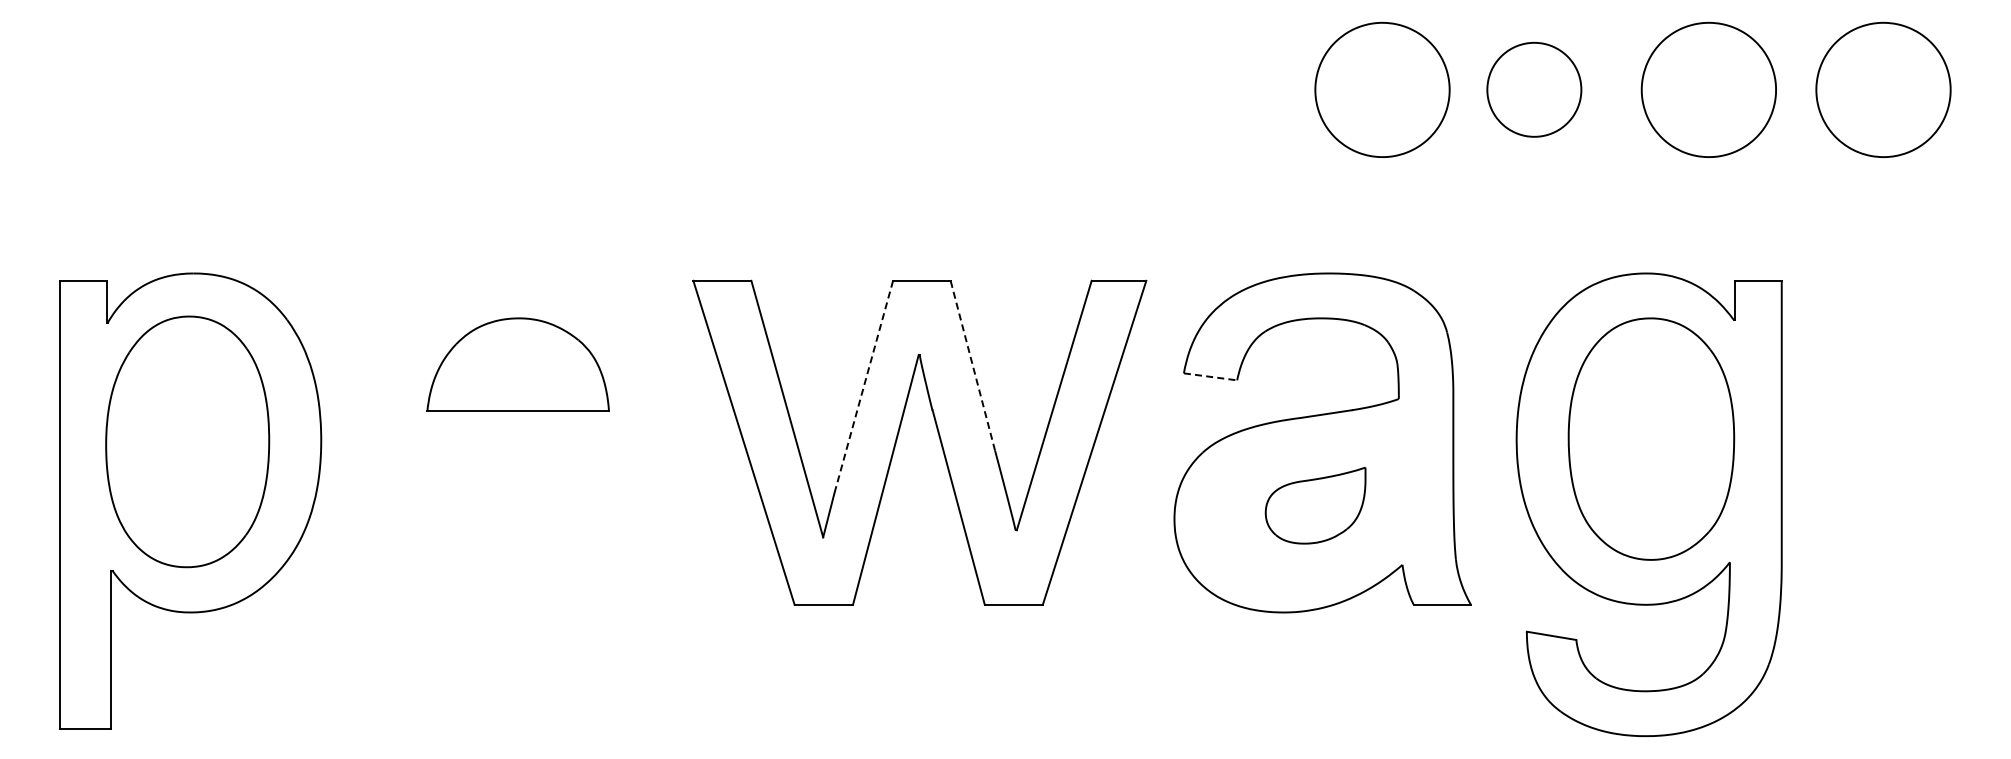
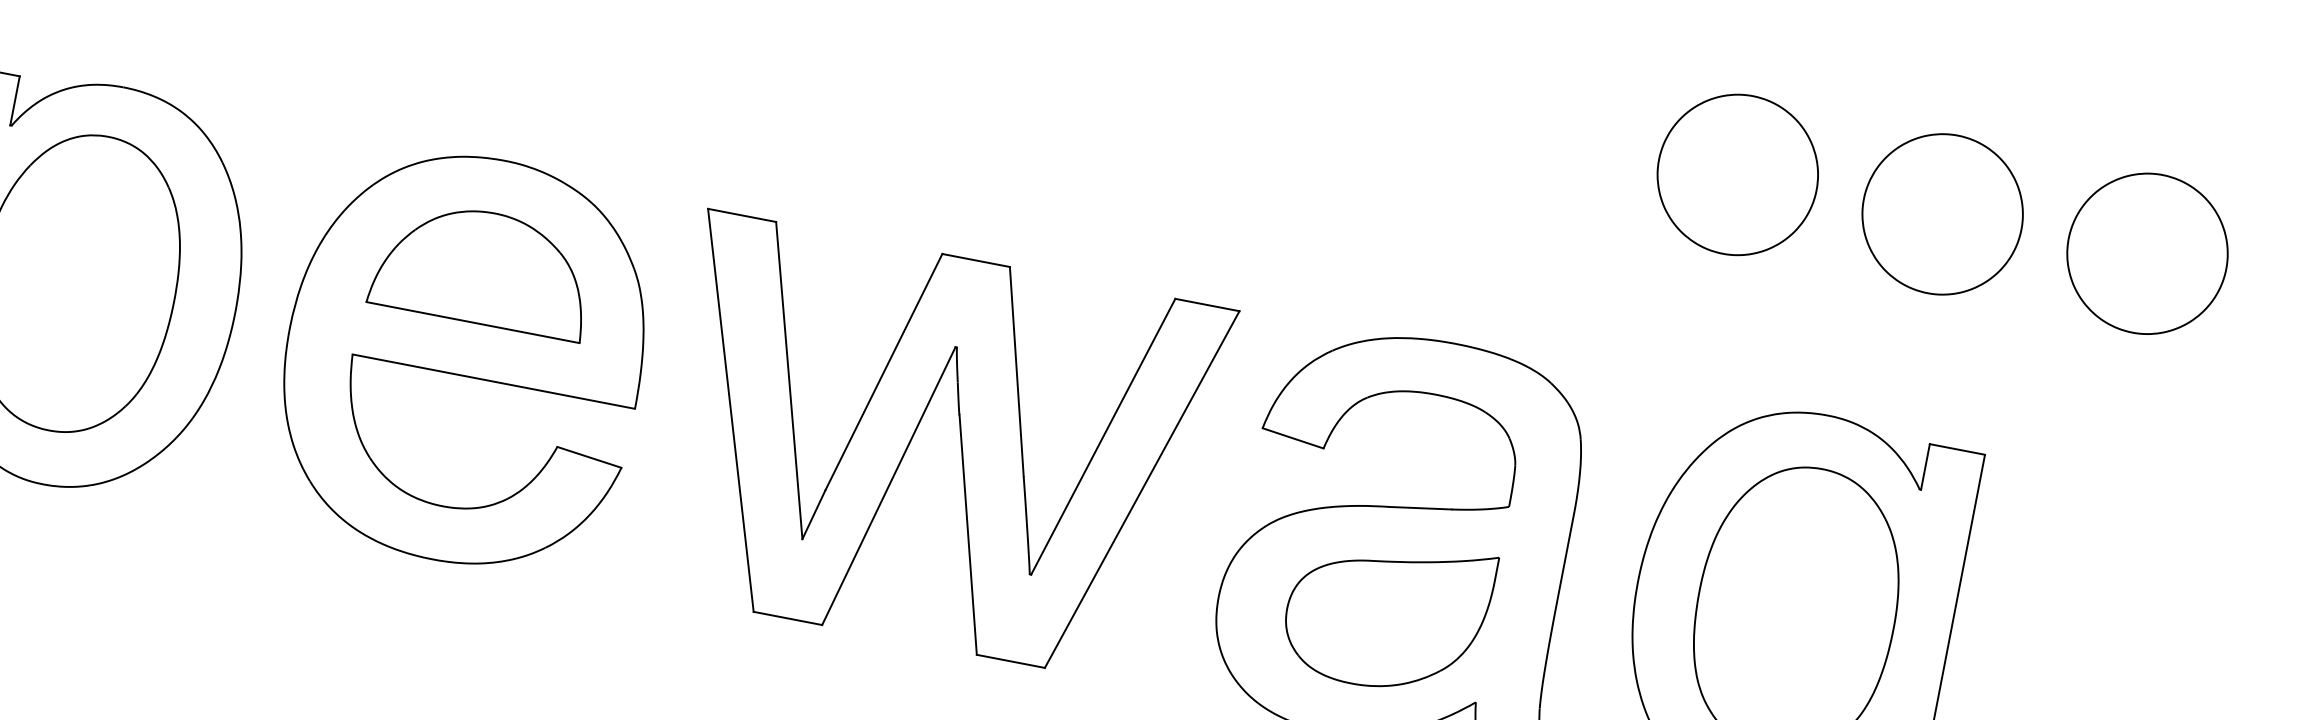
part: (1382, 89) -> (1559, 140), removed
part: (1534, 89) -> (1738, 174), size x1.43
line: (972, 365) -> (1016, 371), dashed -> solid
line: (1210, 376) -> (1293, 437), dashed -> solid
line: (863, 387) -> (883, 372), dashed -> solid
part: (516, 442) -> (464, 358), added
part: (1315, 505) -> (1387, 613), size x1.67

